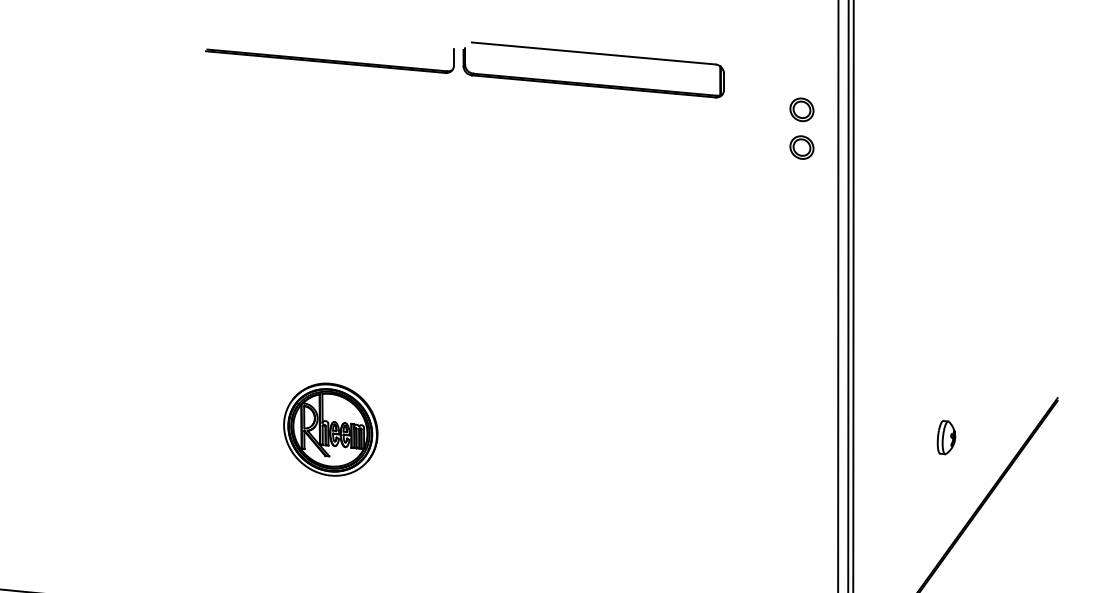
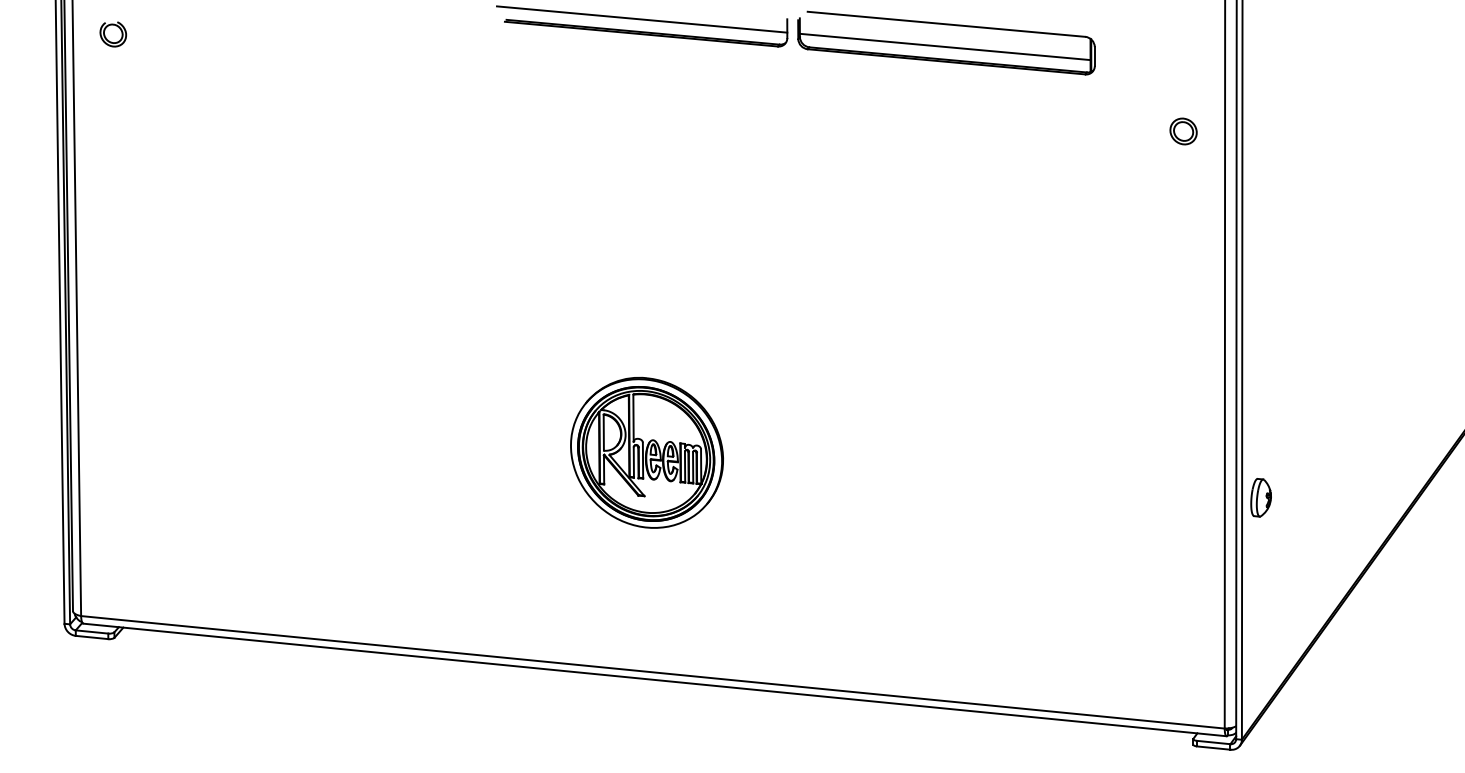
line: (325, 49) -> (641, 19), added
line: (592, 72) -> (944, 46), added
part: (801, 109) -> (1183, 88), removed
part: (330, 429) -> (646, 452), size x1.43
part: (945, 437) -> (1260, 497), moved

